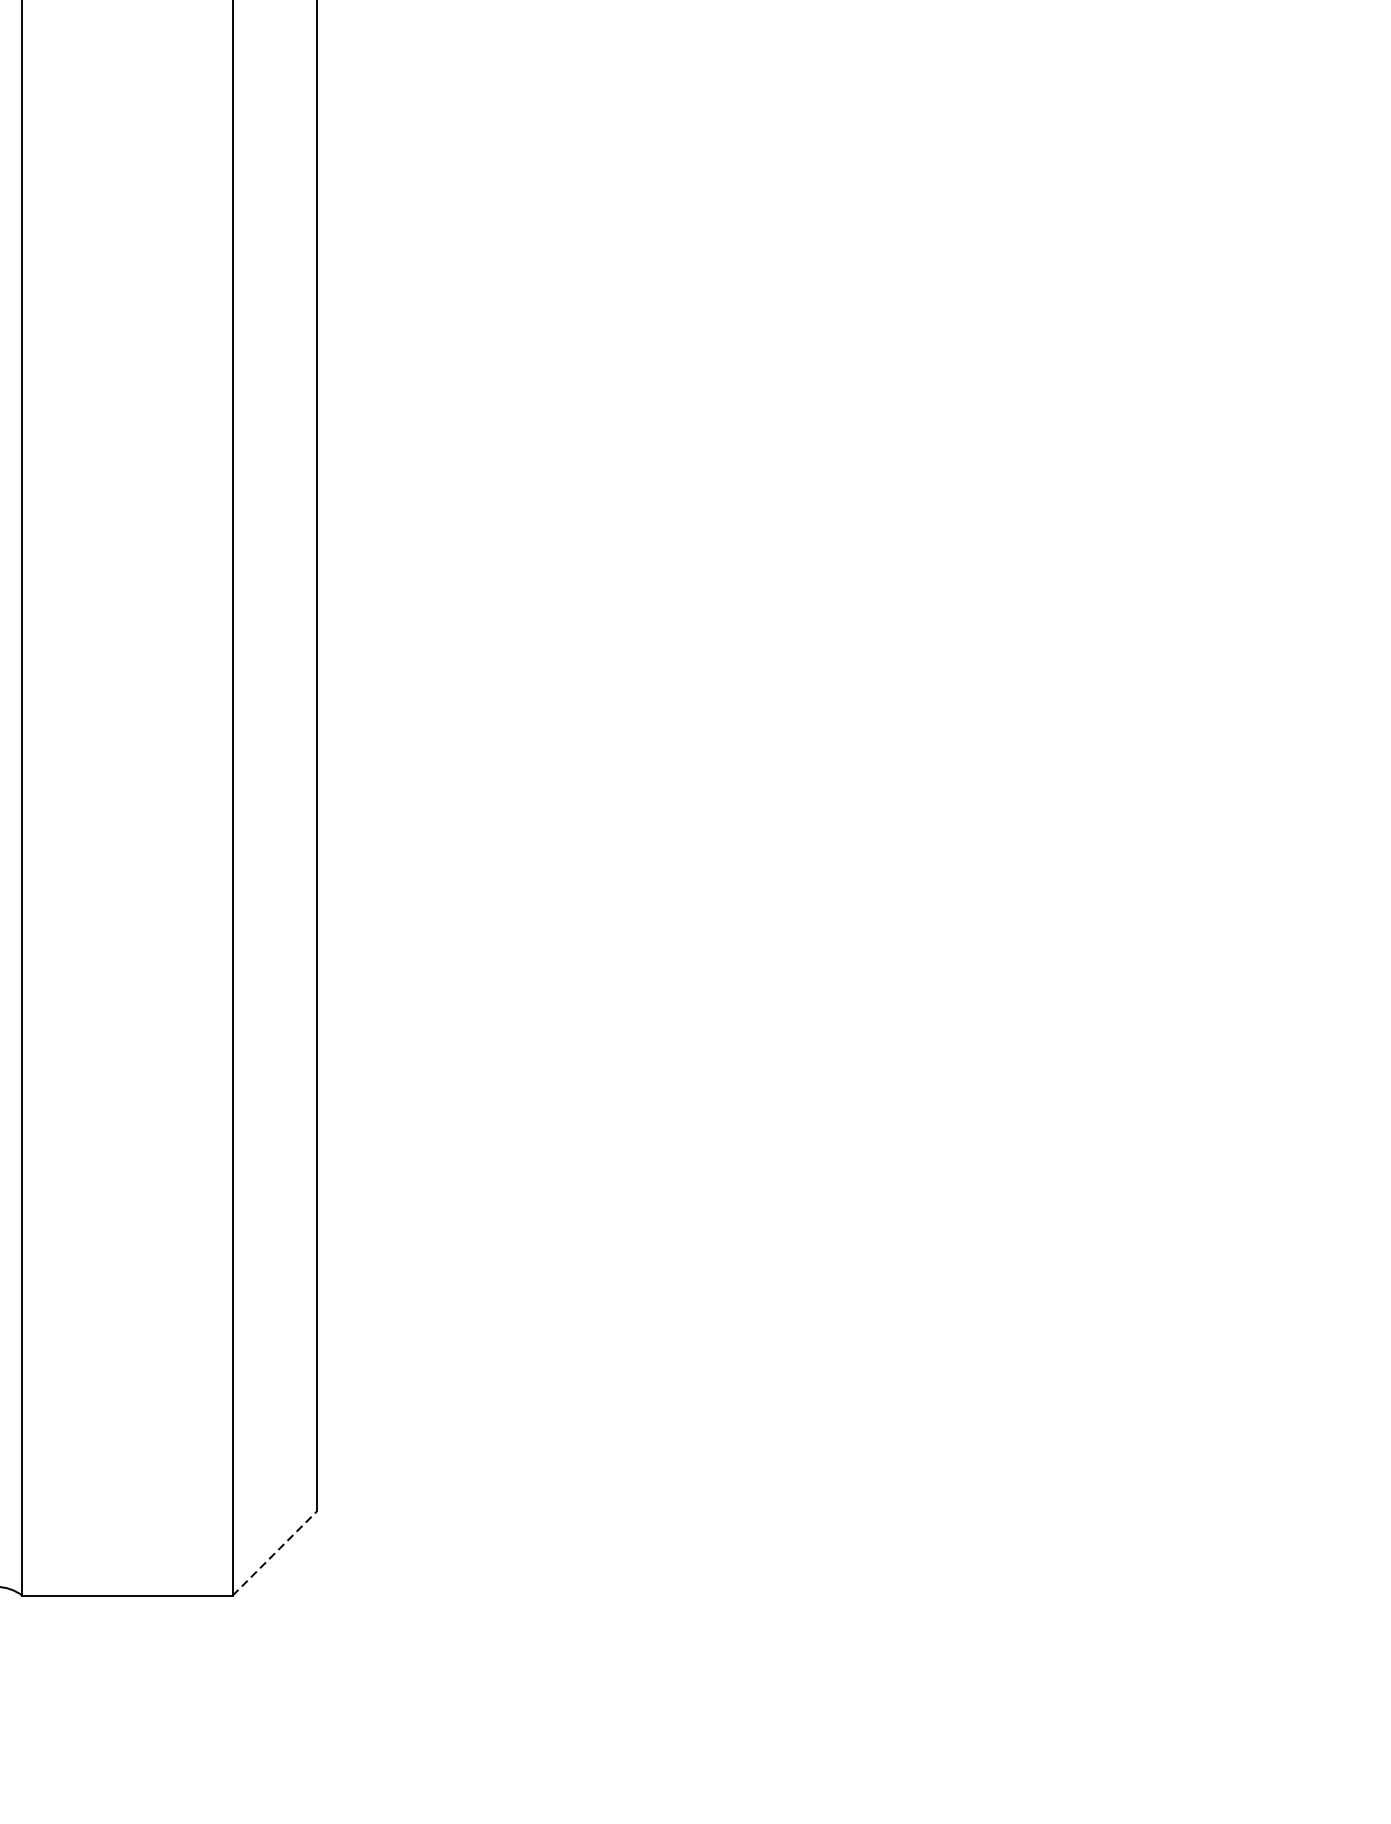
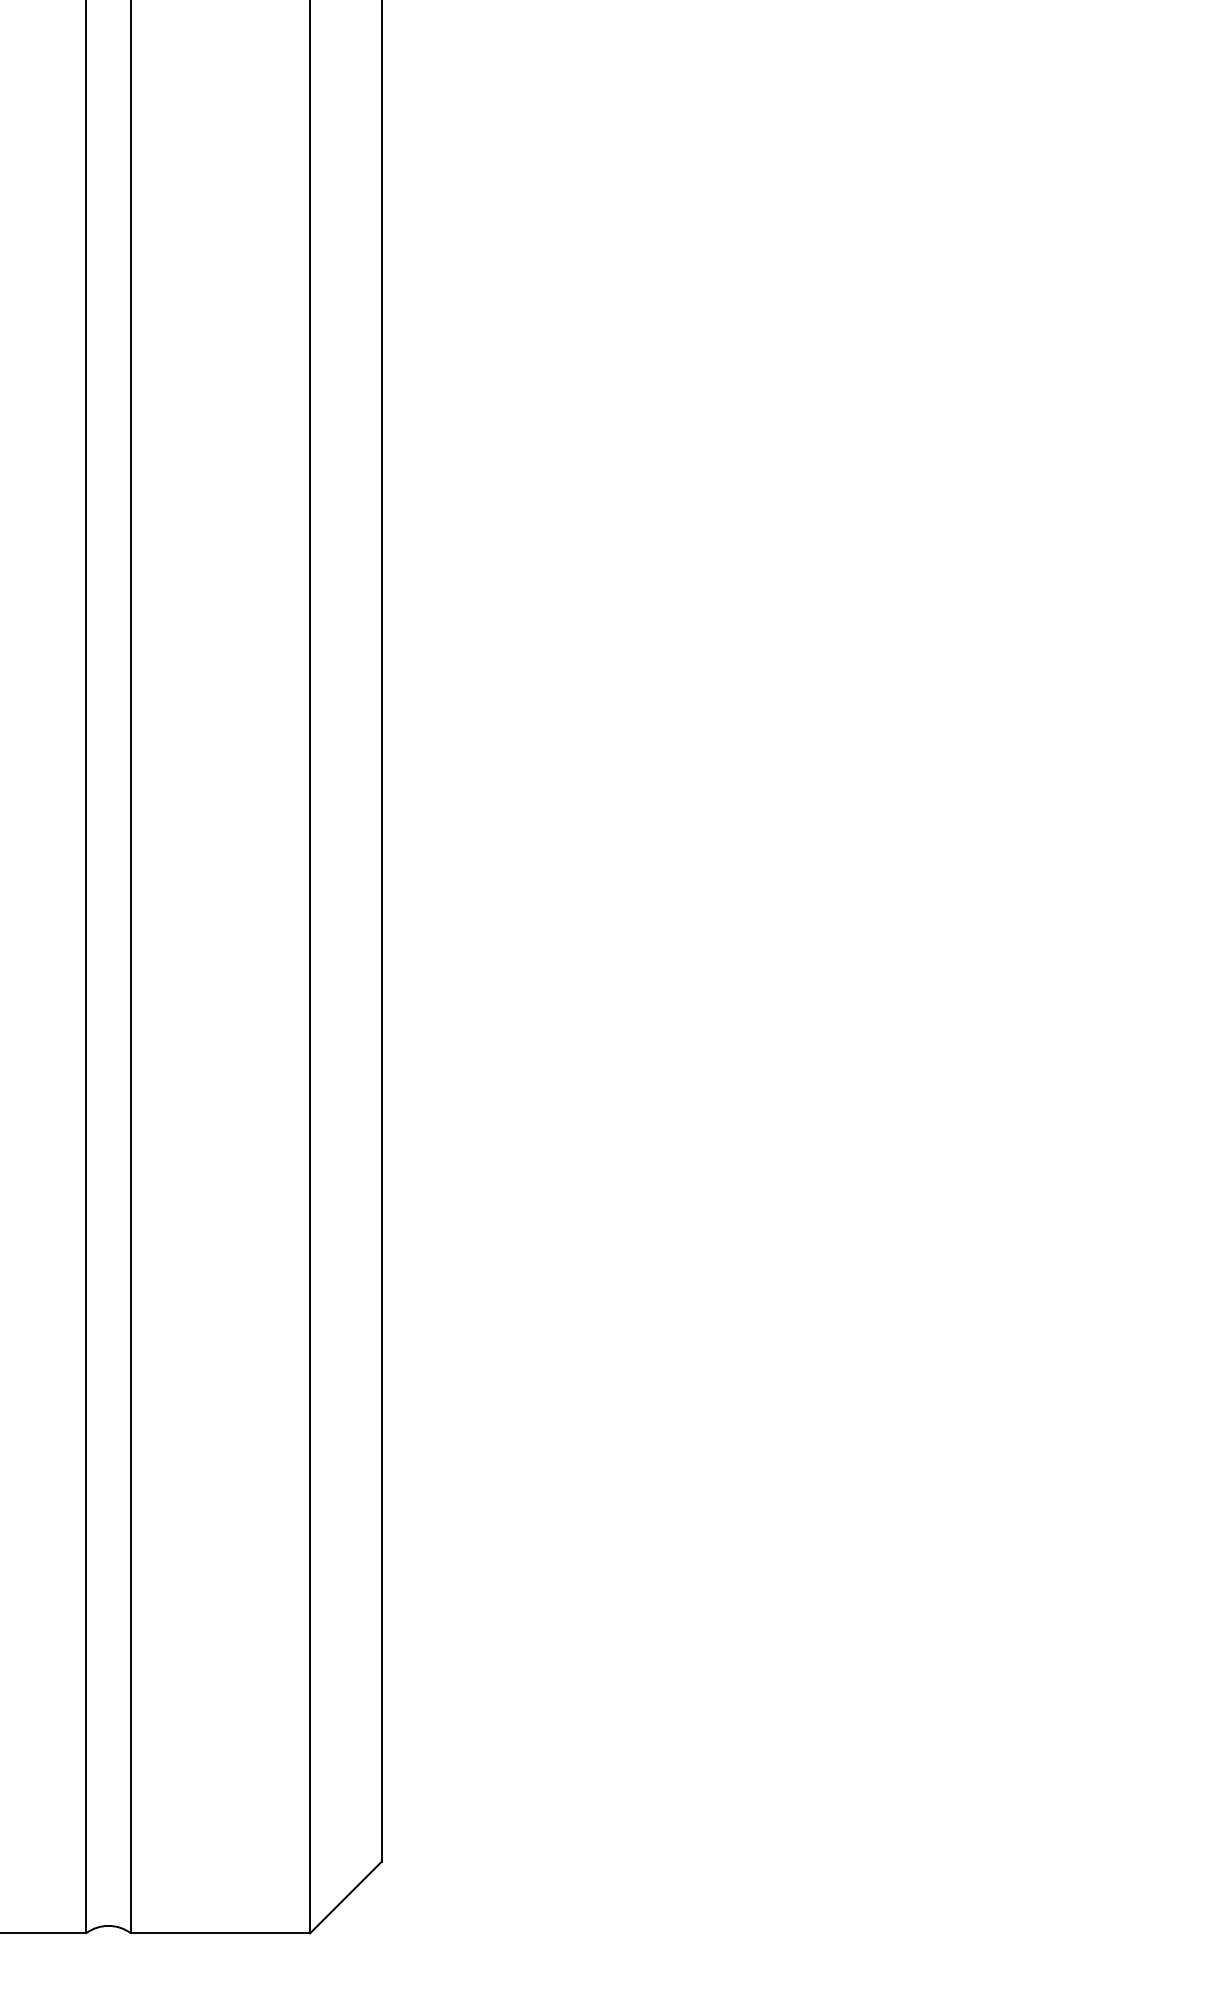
line: (274, 1553) -> (345, 1897), dashed -> solid

